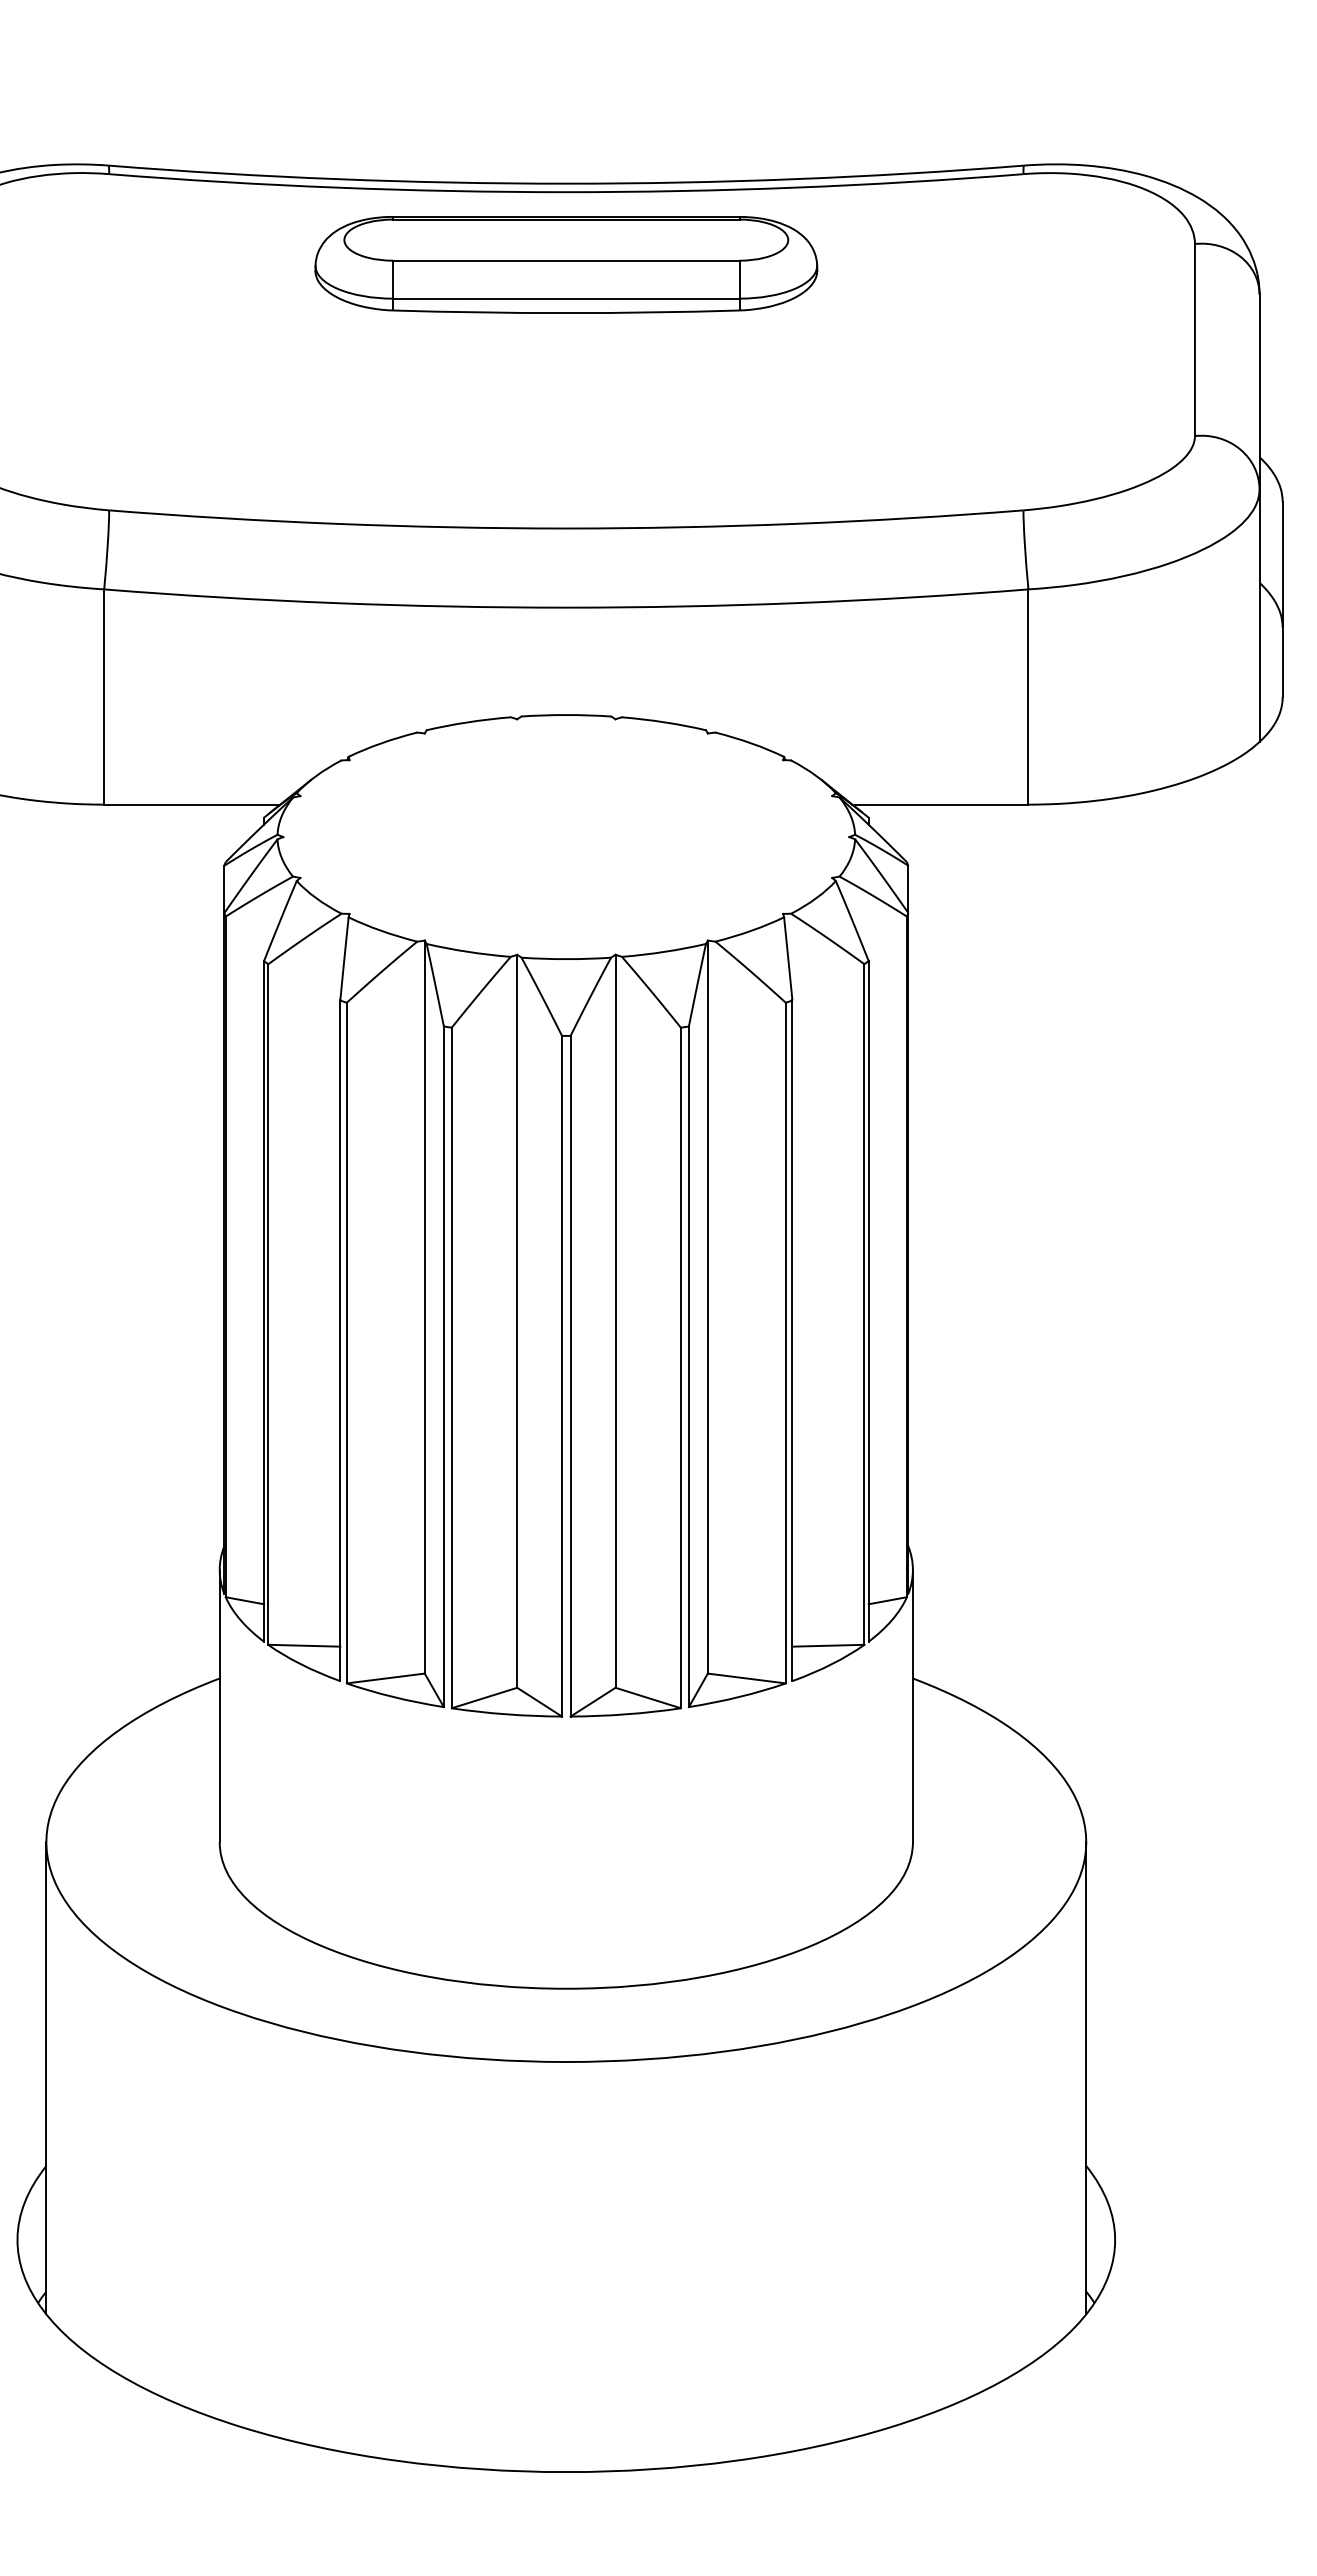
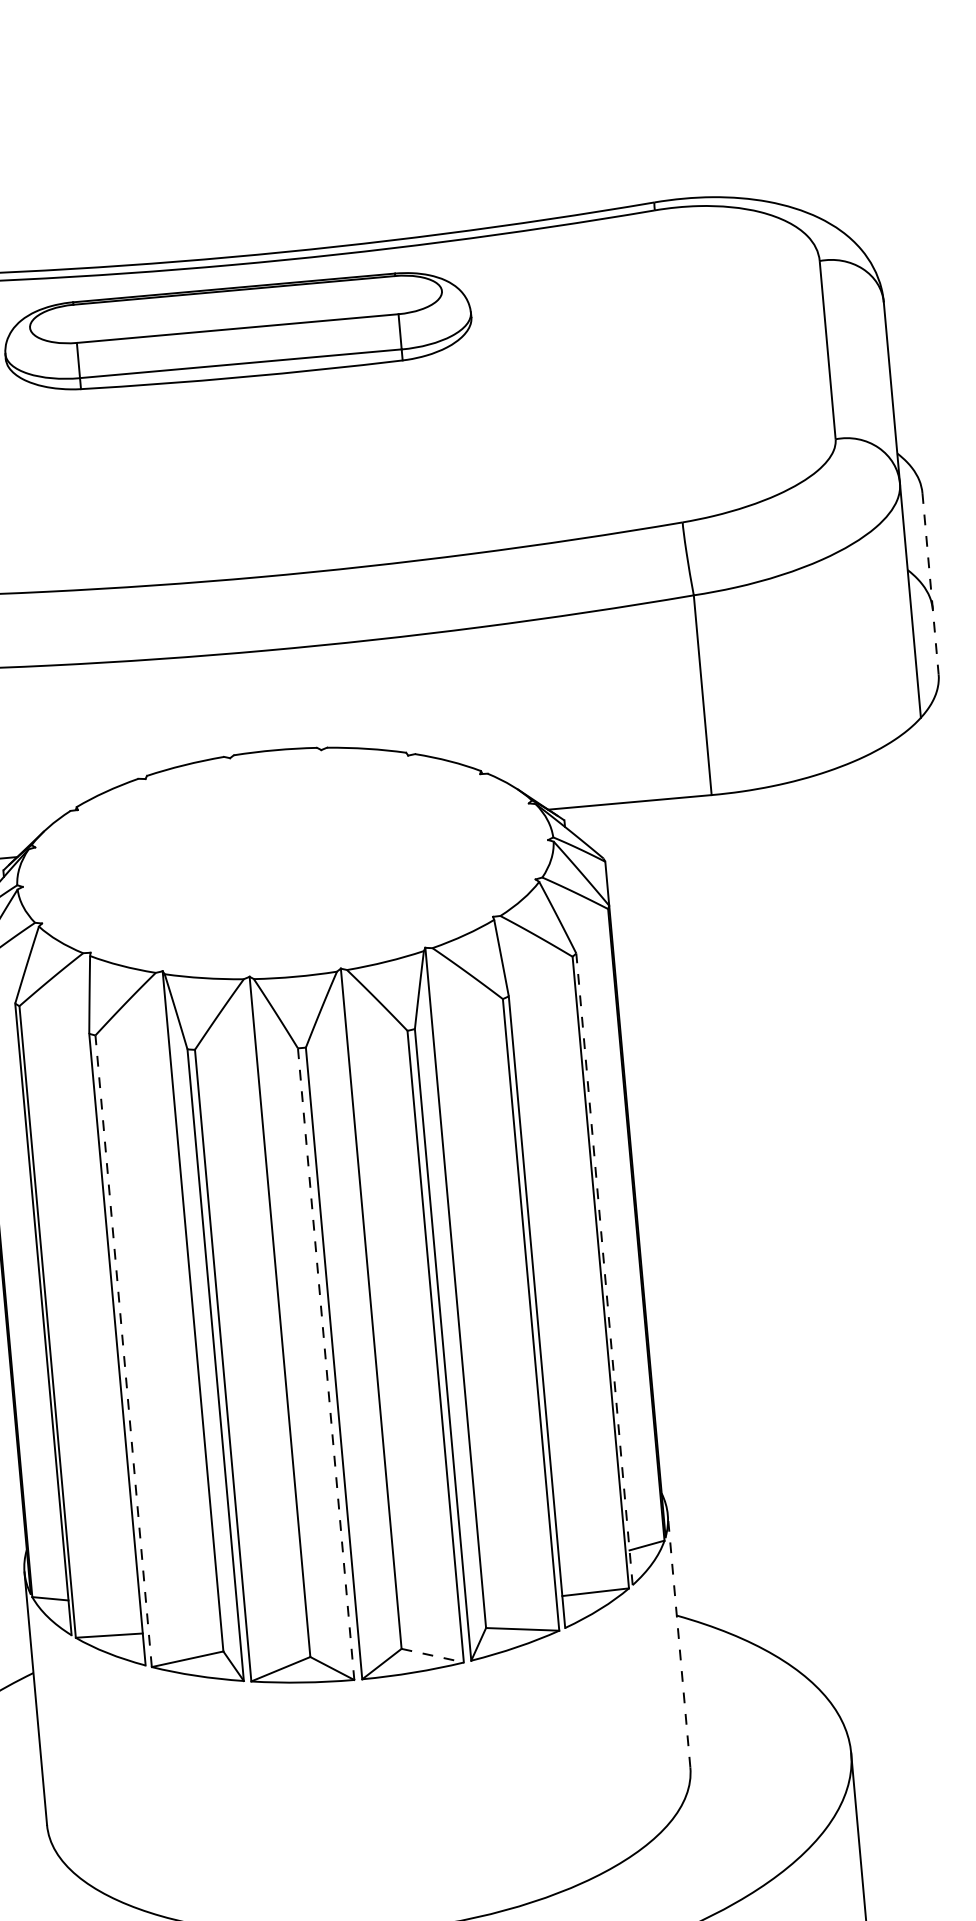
line: (1282, 599) -> (930, 583), solid -> dashed
line: (868, 1300) -> (604, 1268), solid -> dashed
line: (346, 1342) -> (123, 1350), solid -> dashed
line: (562, 1376) -> (326, 1364), solid -> dashed
line: (648, 1698) -> (433, 1656), solid -> dashed
line: (912, 1705) -> (678, 1640), solid -> dashed

